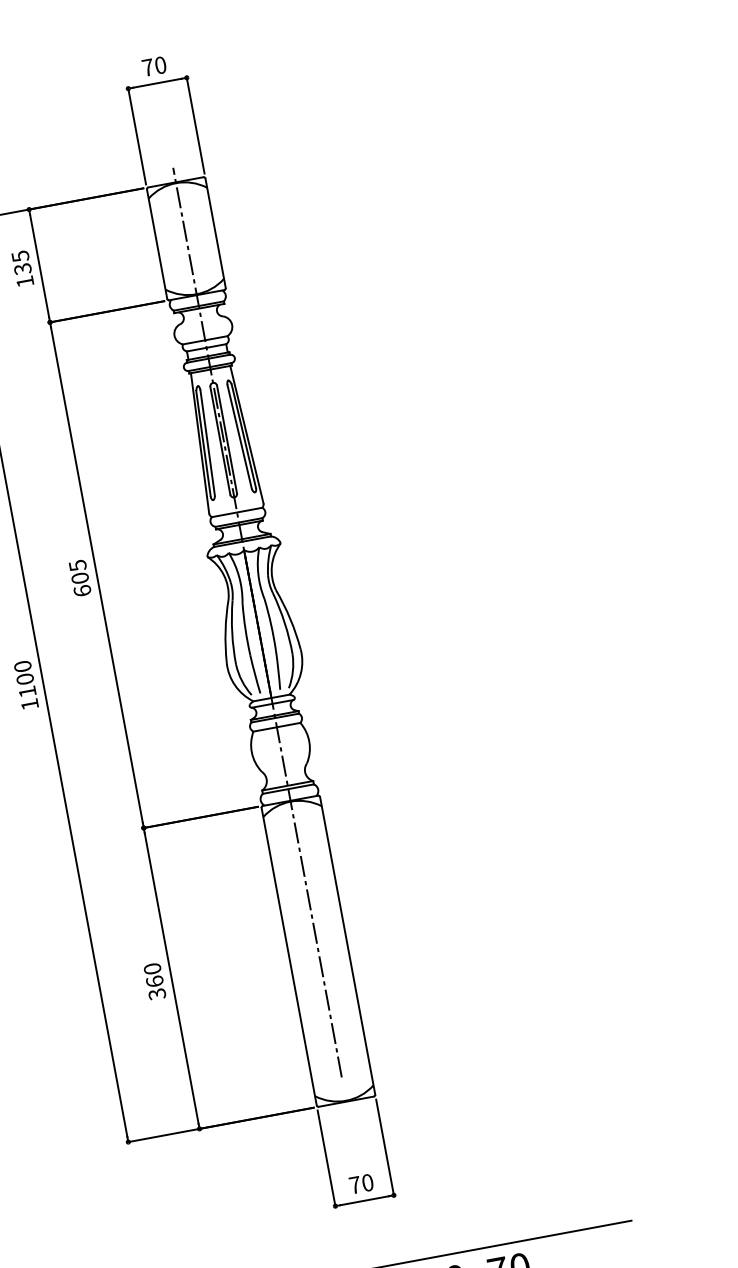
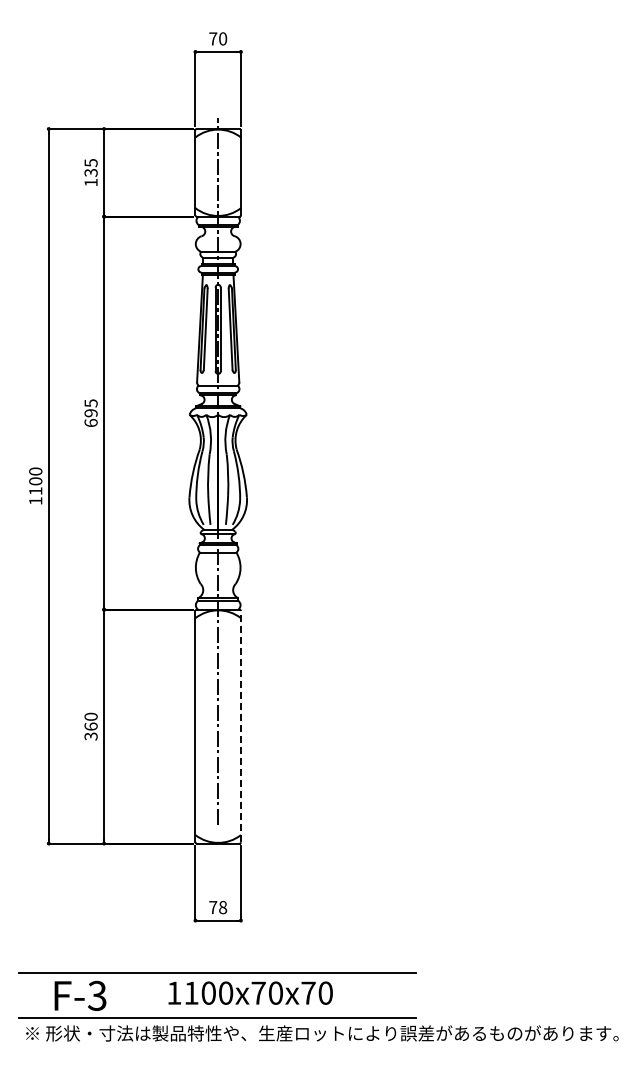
text: (79, 578) -> (90, 413), 605 -> 695
line: (347, 945) -> (240, 726), solid -> dashed
text: (368, 1182) -> (223, 907), 70 -> 78

